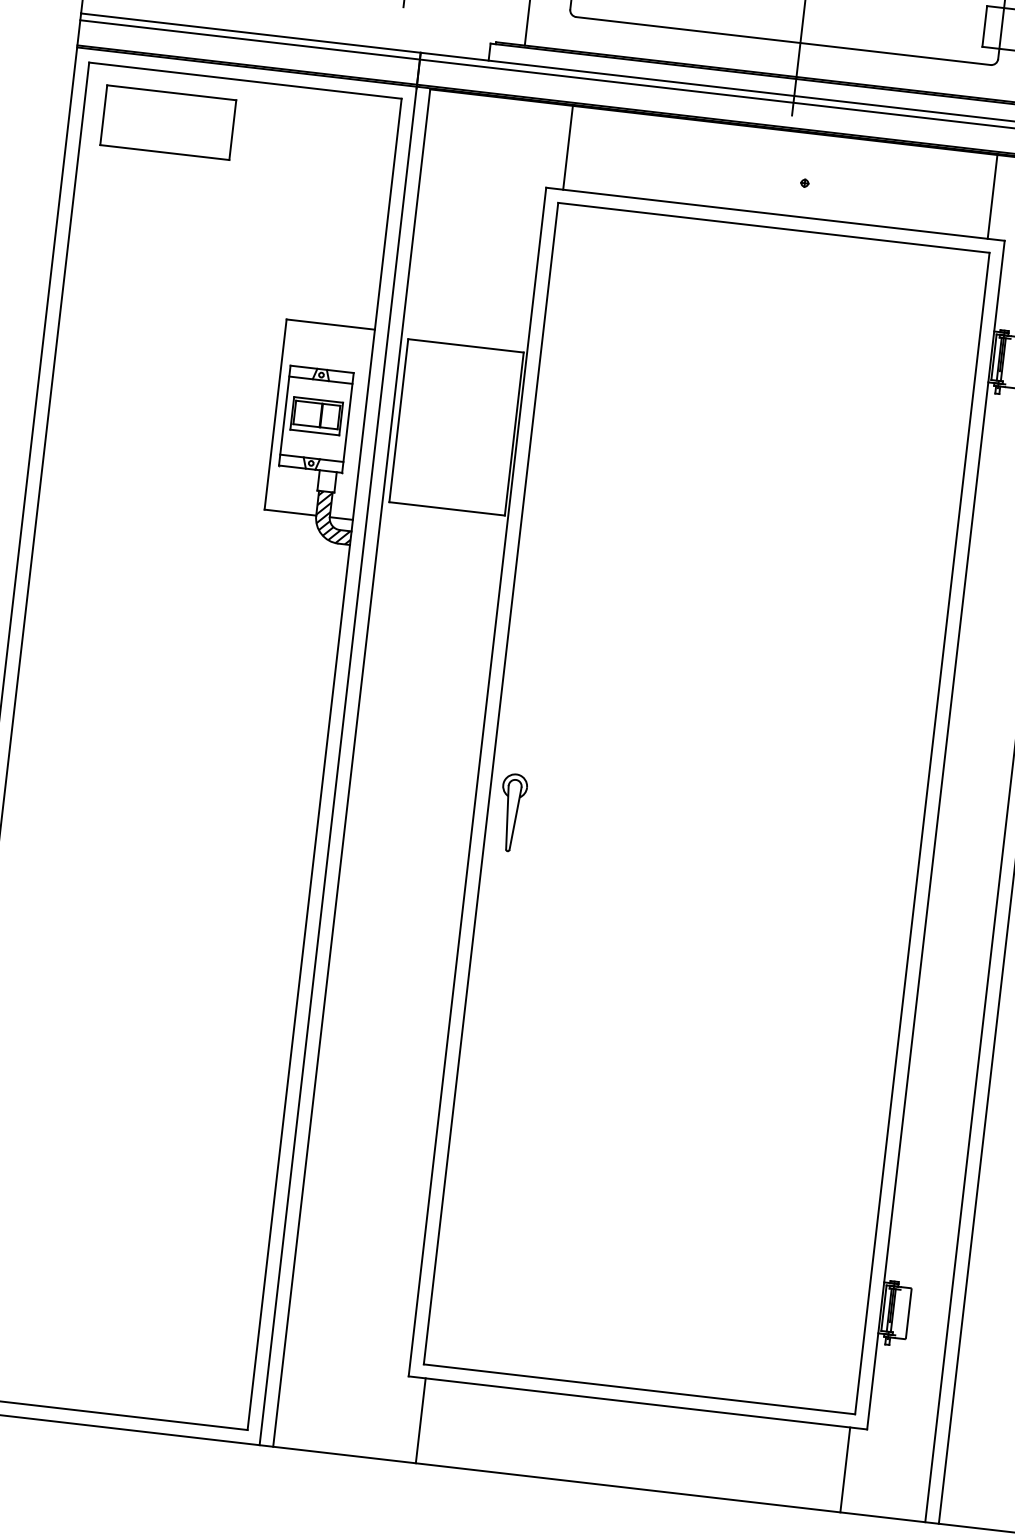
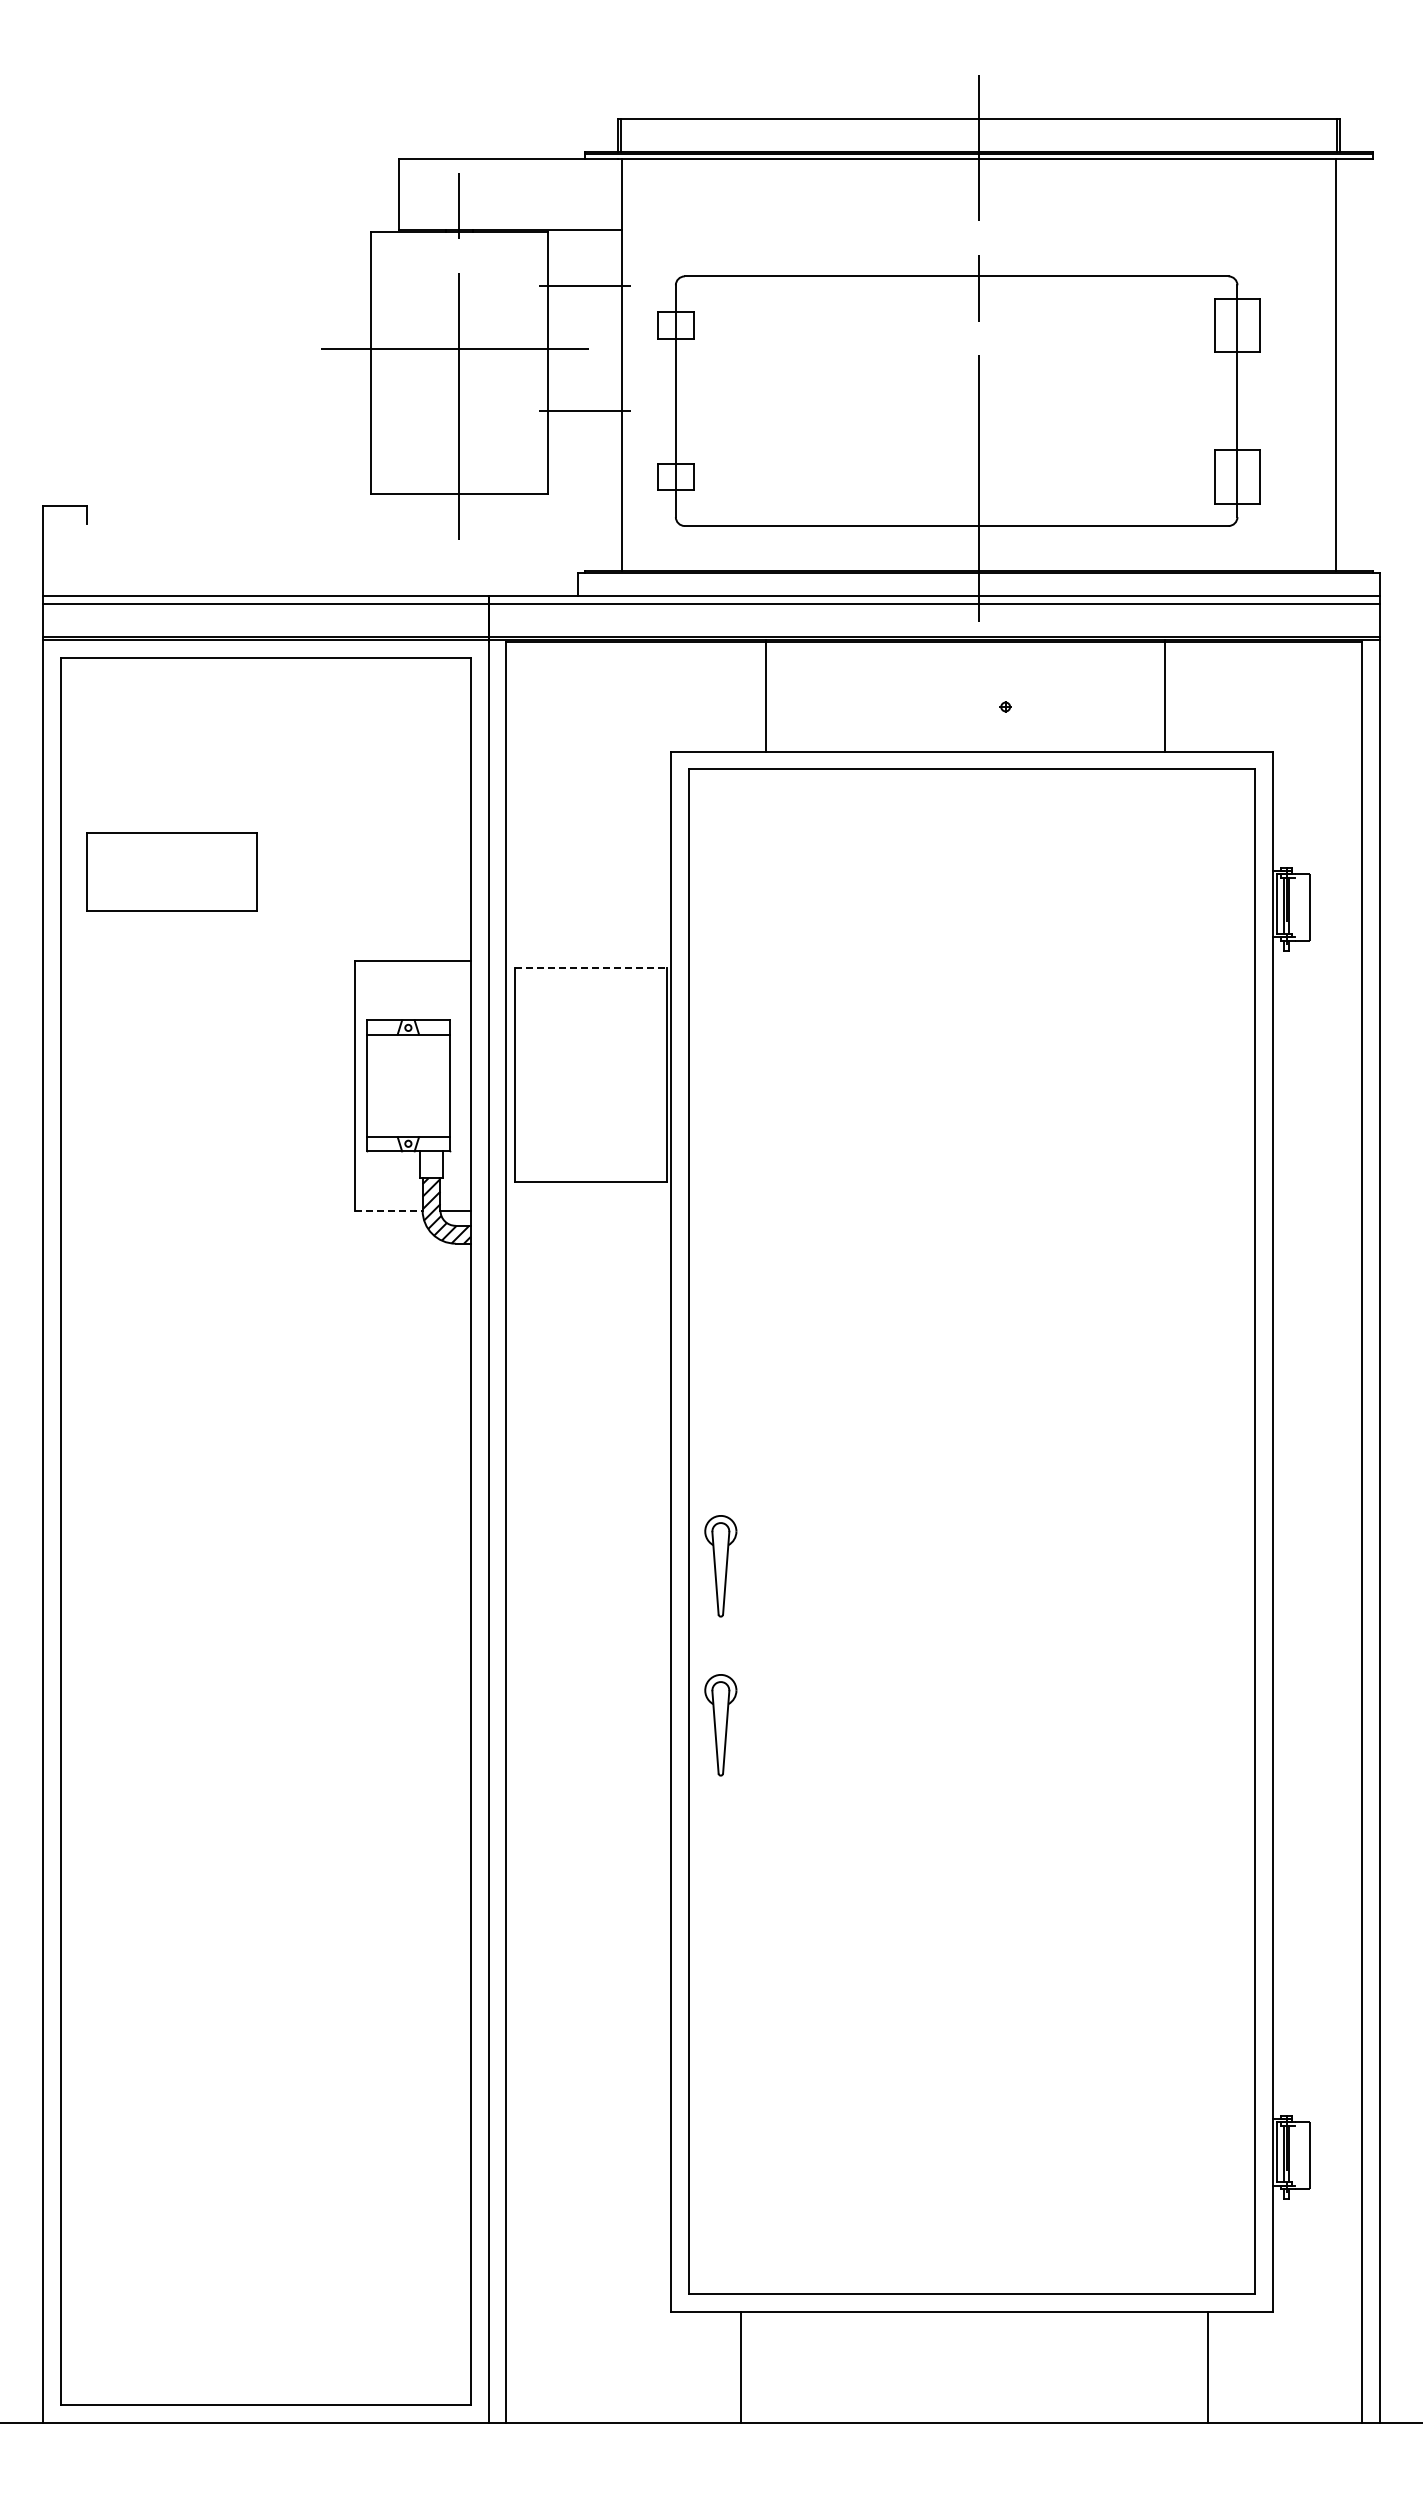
part: (167, 122) -> (171, 871), moved
line: (568, 146) -> (765, 695), moved
line: (992, 196) -> (1164, 695), moved
line: (466, 345) -> (591, 968), solid -> dashed
part: (316, 415) -> (407, 1081), removed
line: (290, 512) -> (388, 1210), solid -> dashed
part: (497, 934) -> (720, 1725), added
line: (420, 1420) -> (740, 2367), moved
line: (845, 1470) -> (1207, 2367), moved

